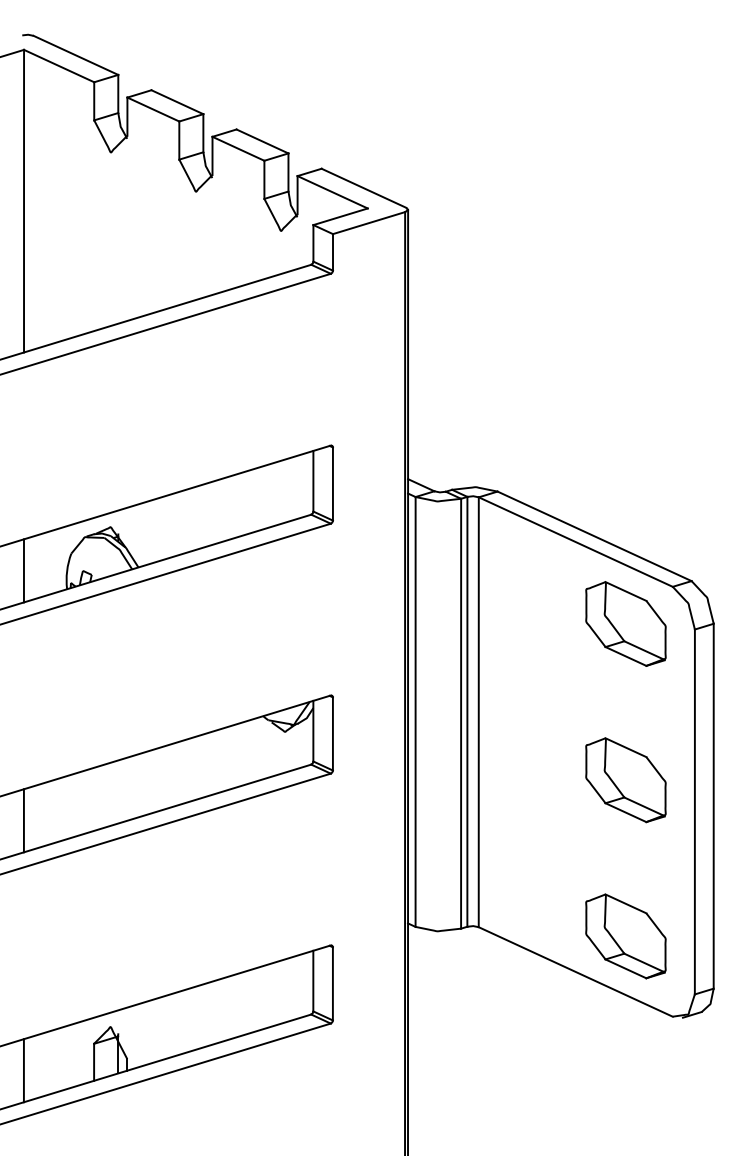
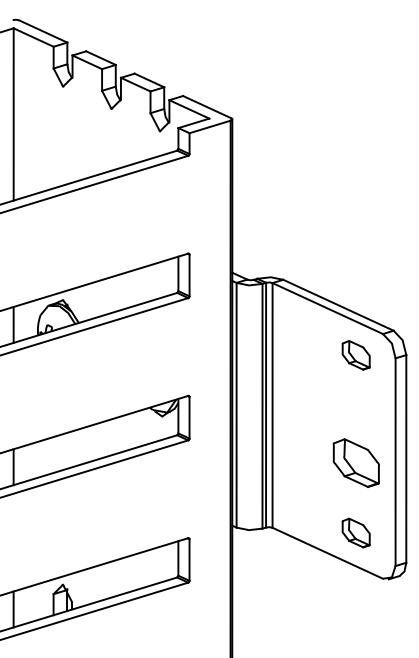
part: (624, 624) -> (355, 355), size x0.6
part: (624, 779) -> (355, 462), moved
part: (624, 935) -> (355, 532), size x0.6

